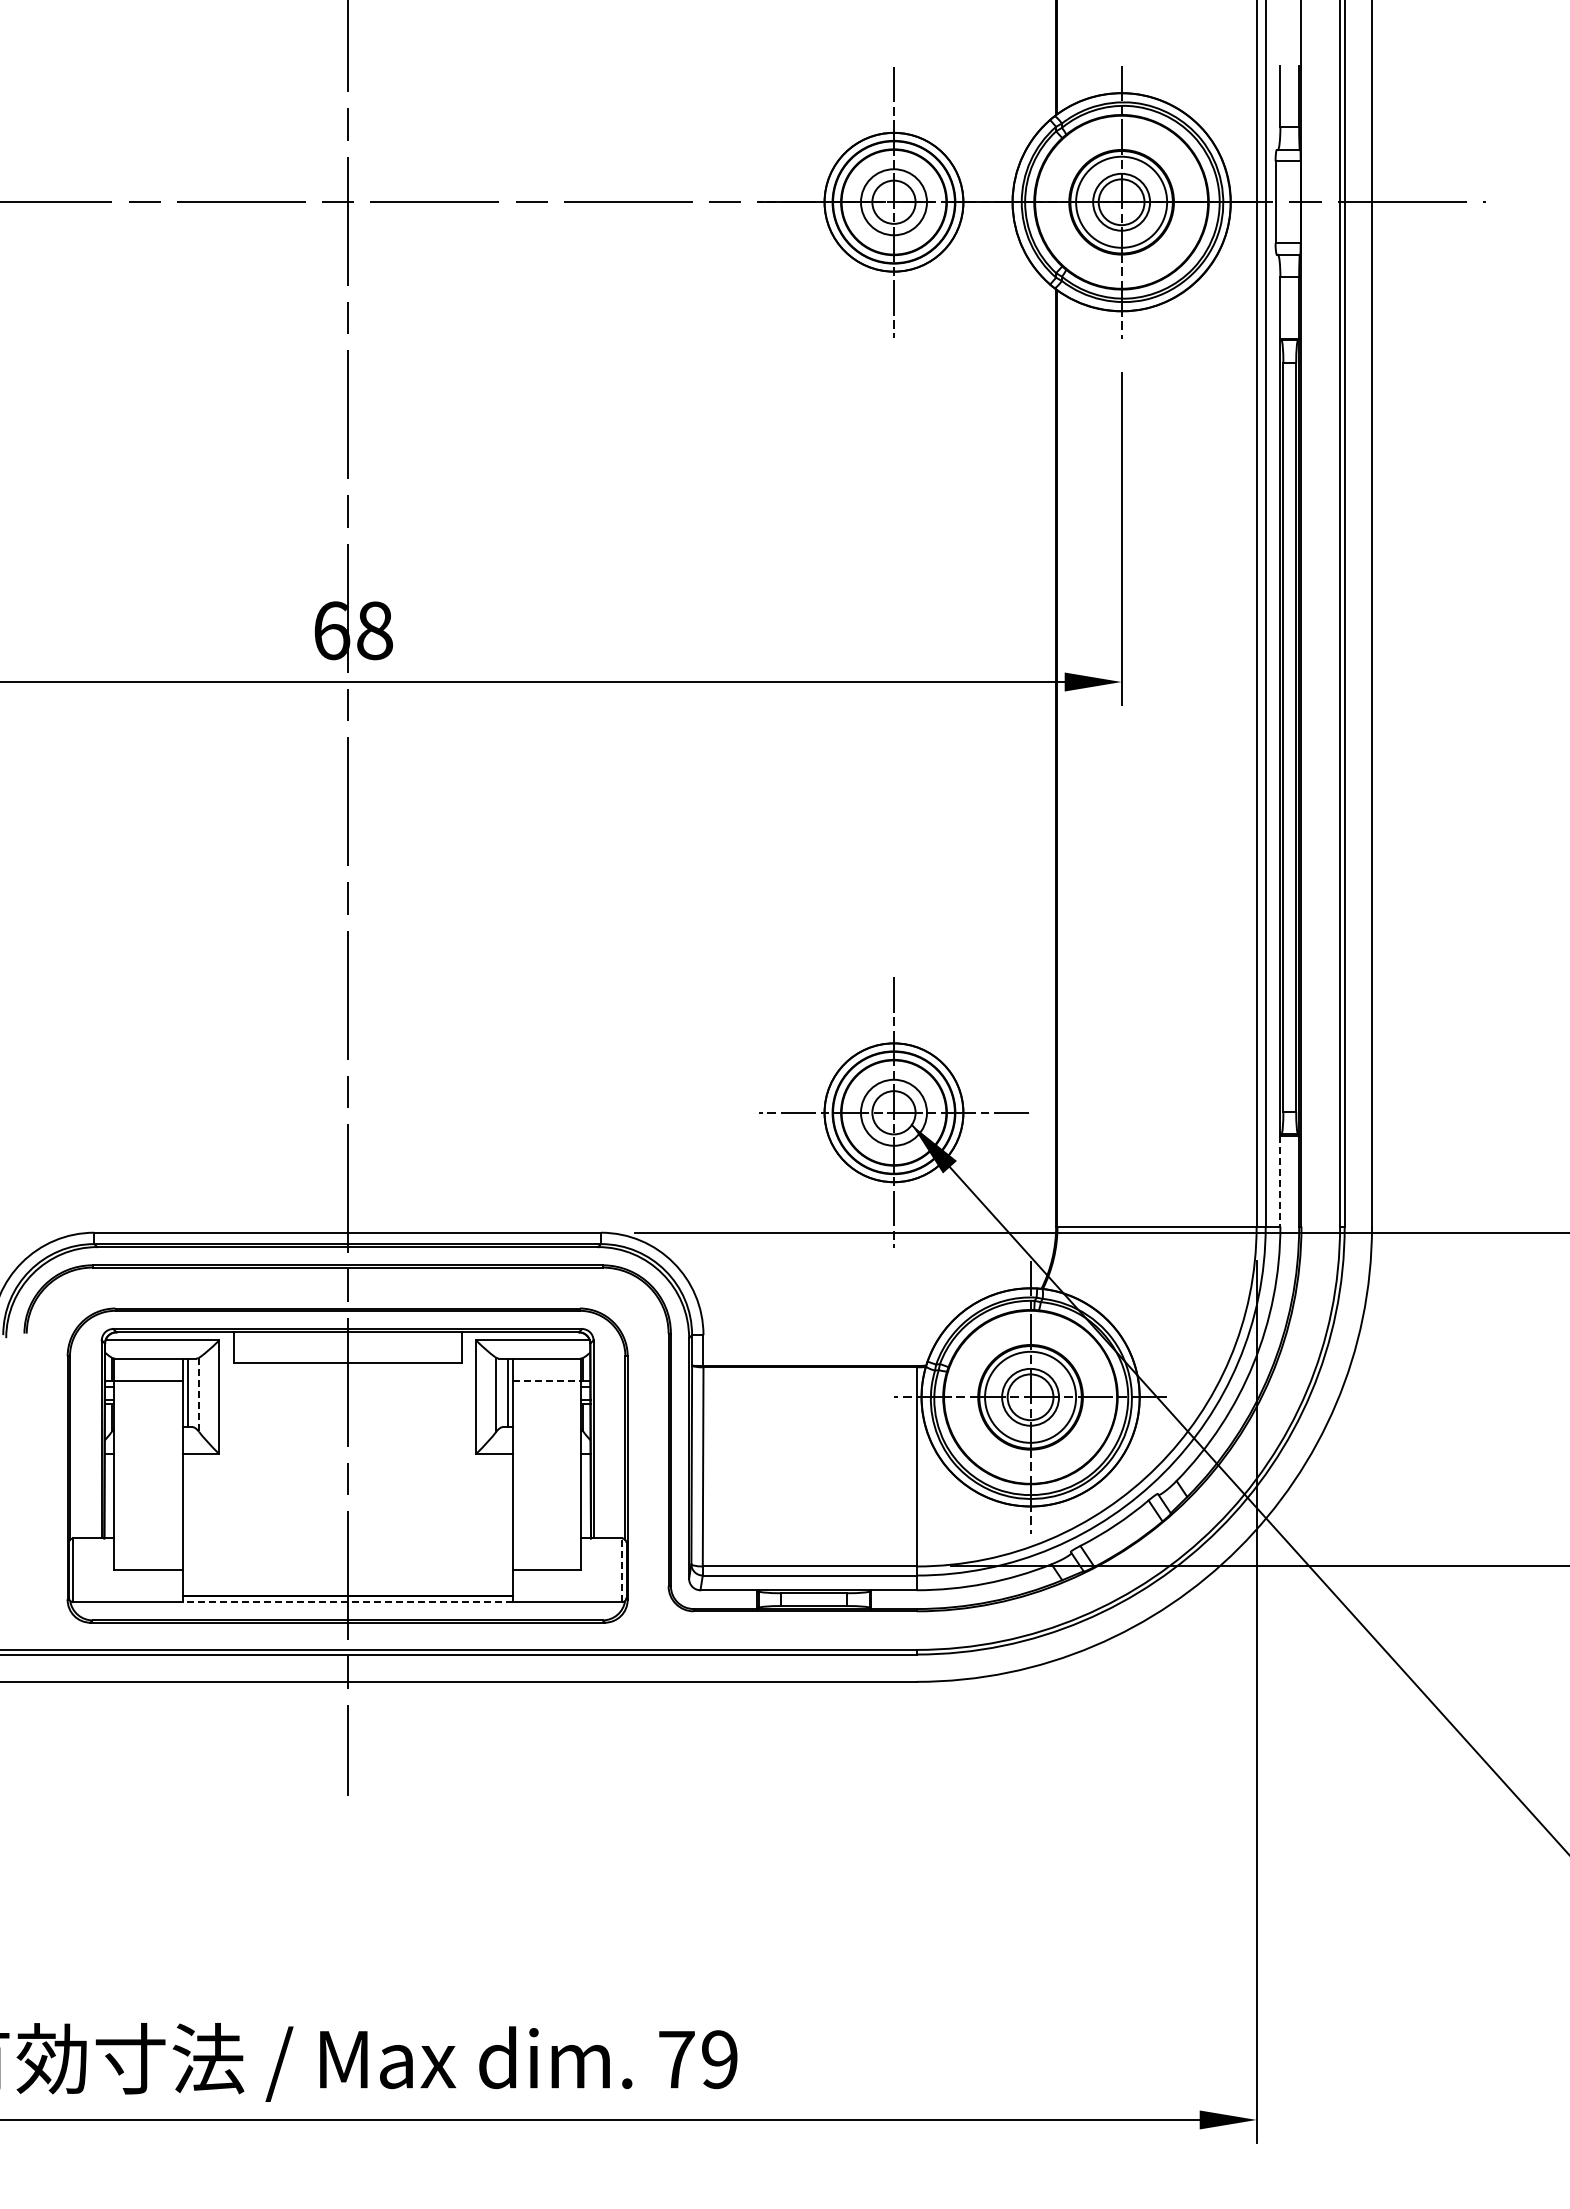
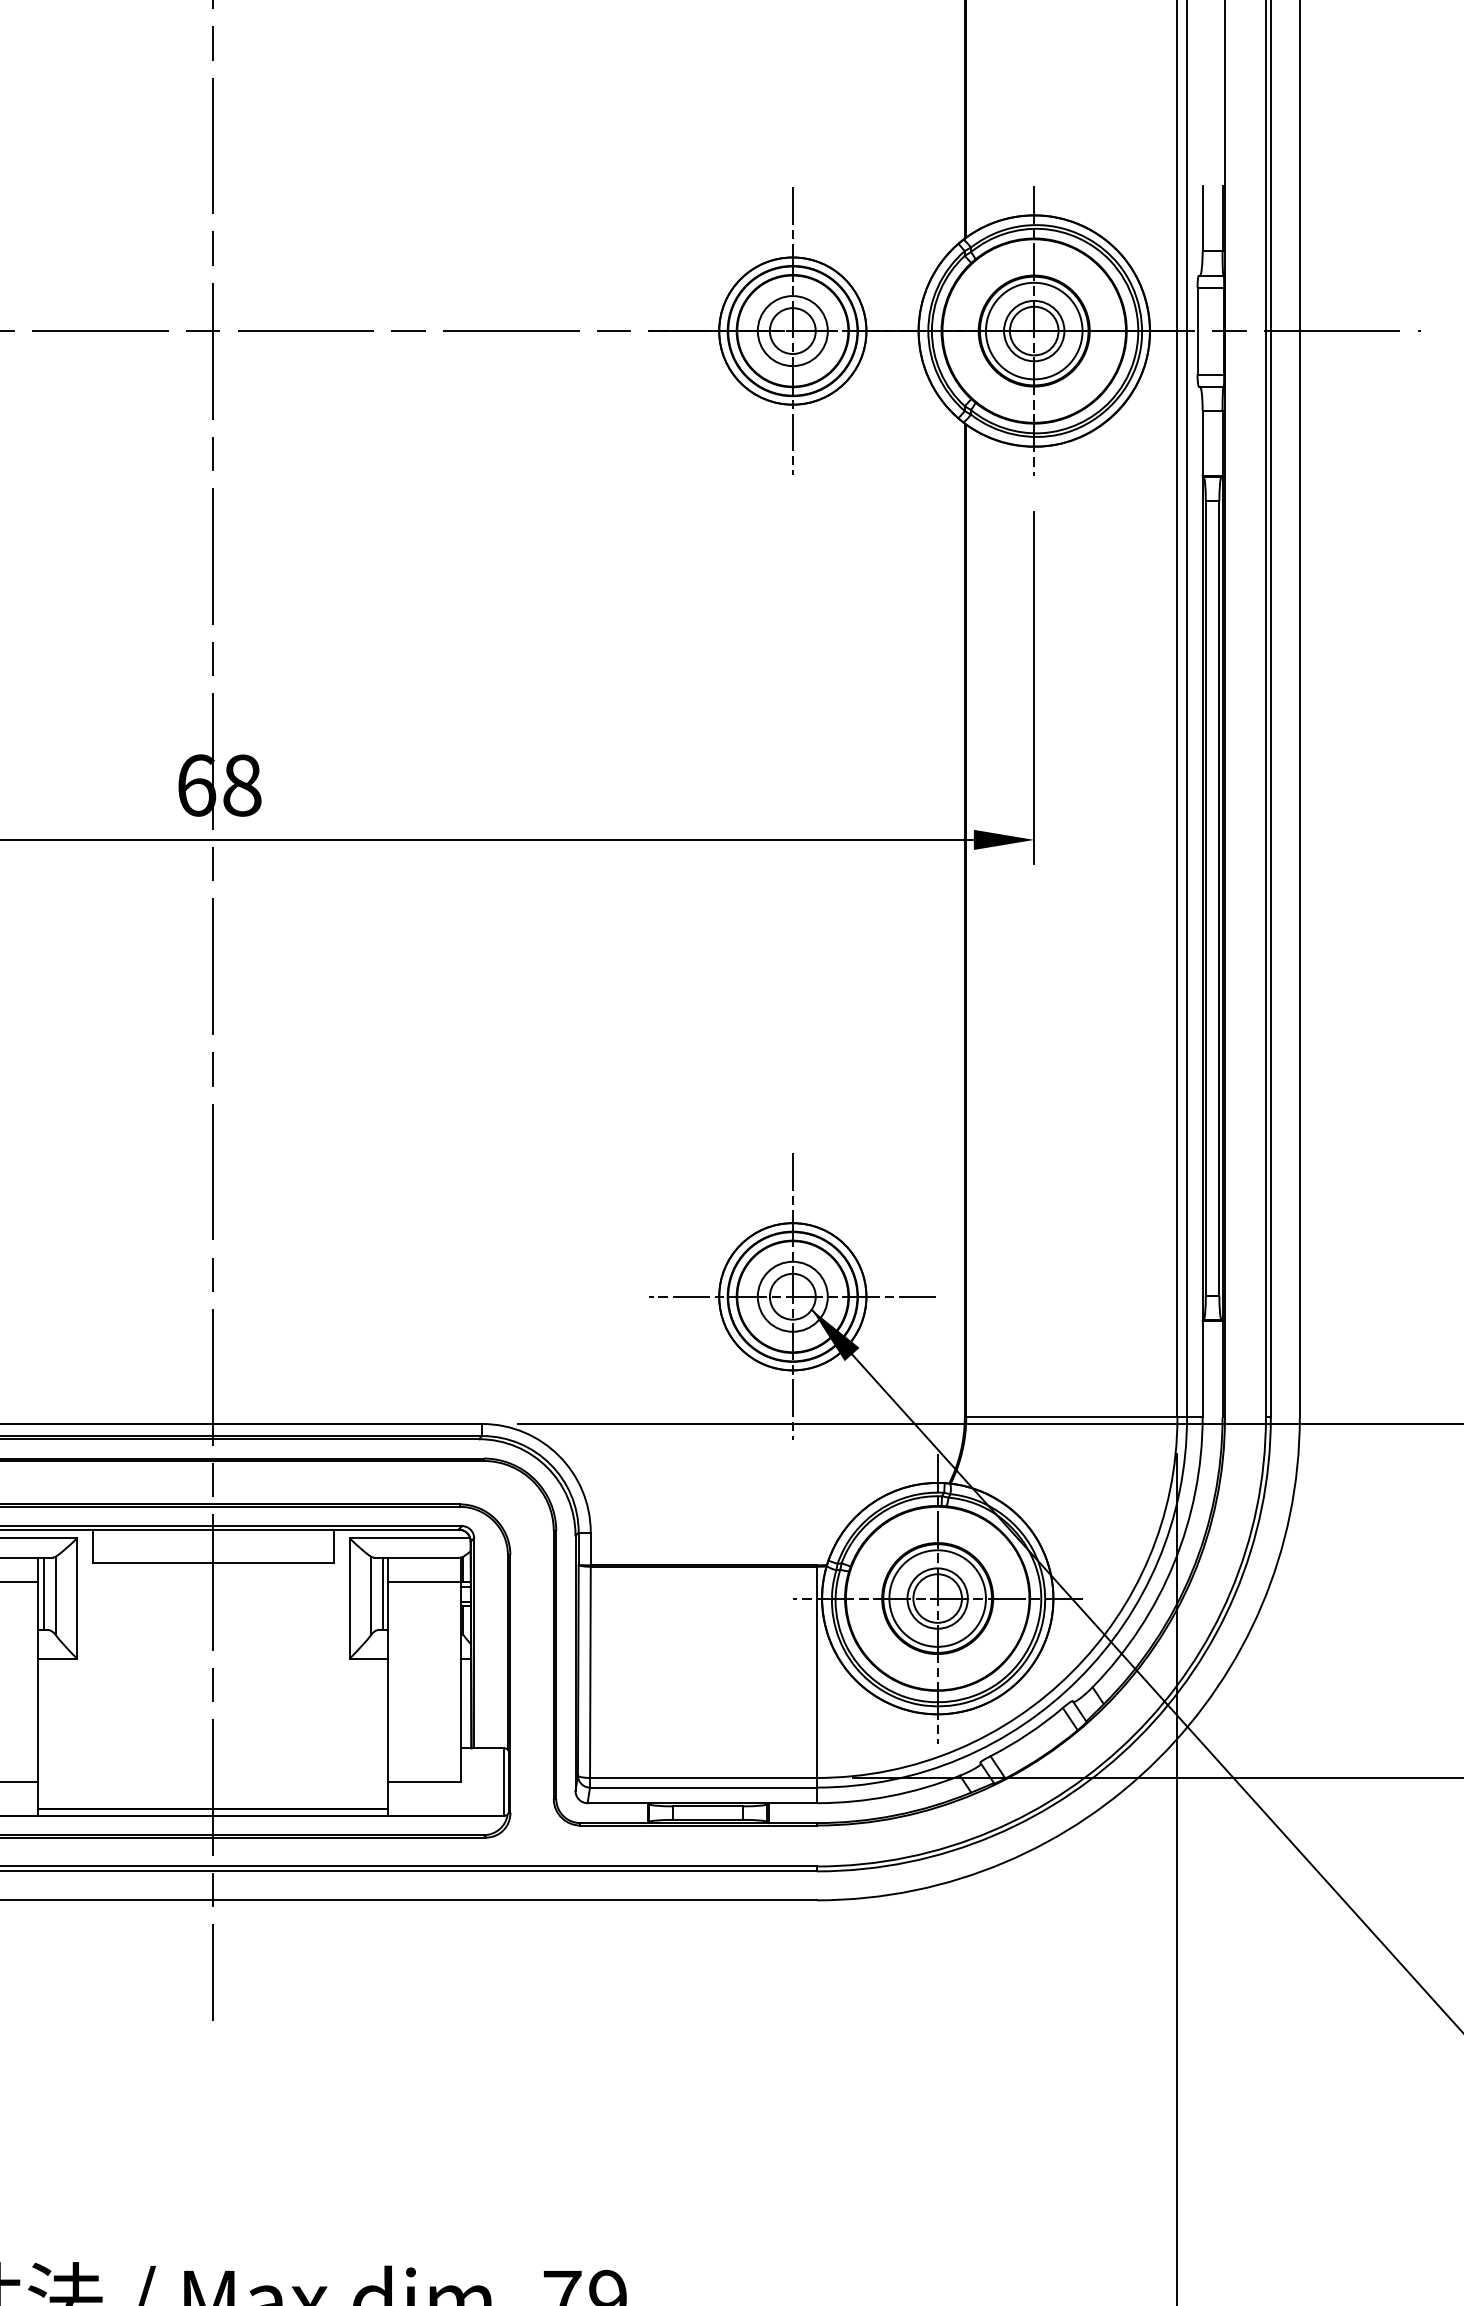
line: (1280, 1181) -> (1202, 1369), dashed -> solid
line: (547, 1381) -> (425, 1581), dashed -> solid
line: (199, 1395) -> (56, 1596), dashed -> solid
line: (621, 1570) -> (503, 1782), dashed -> solid
line: (347, 1602) -> (213, 1816), dashed -> solid

